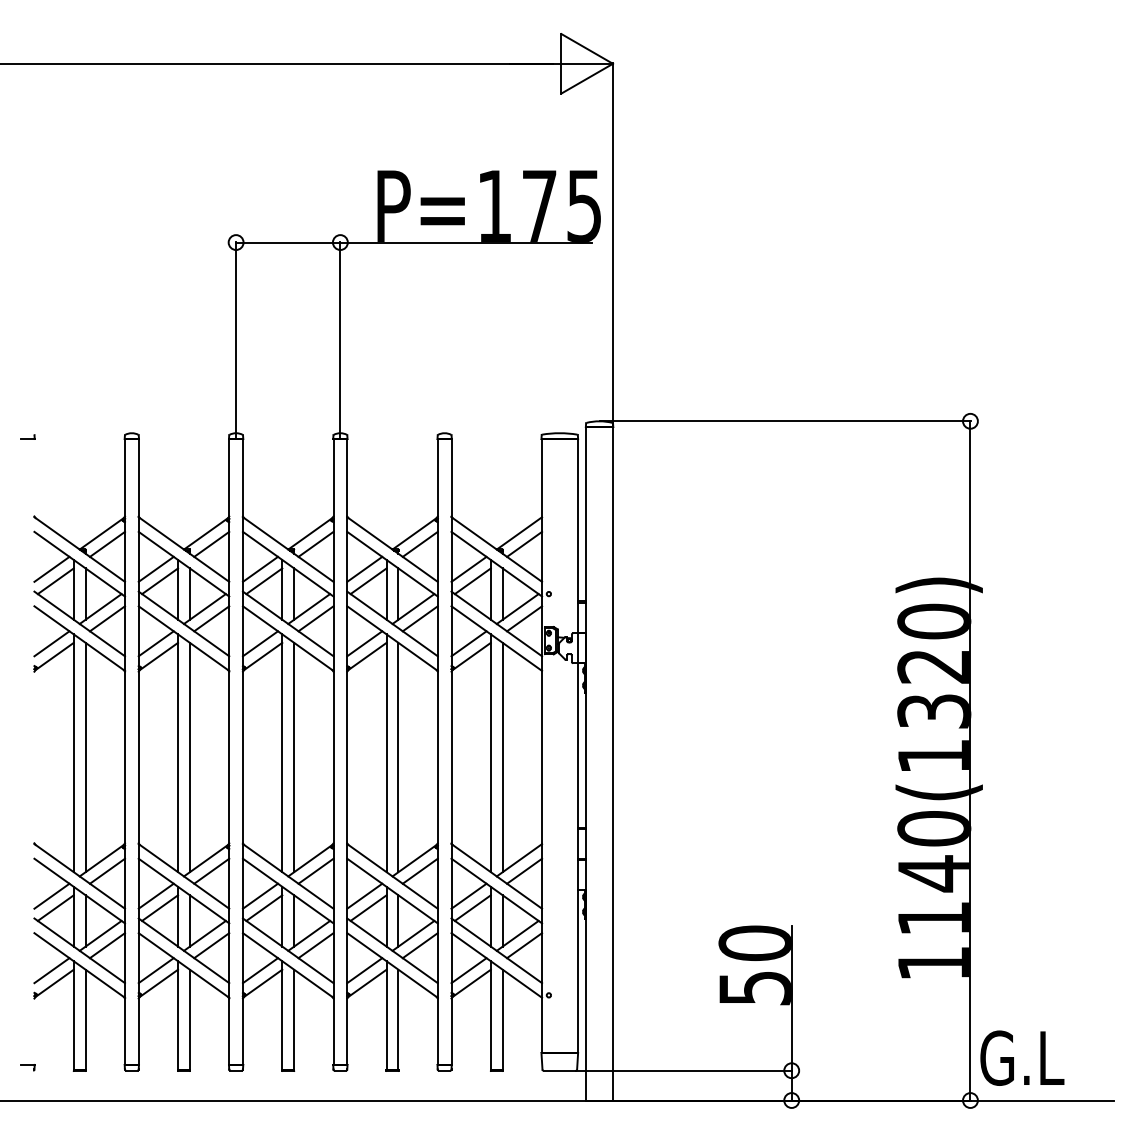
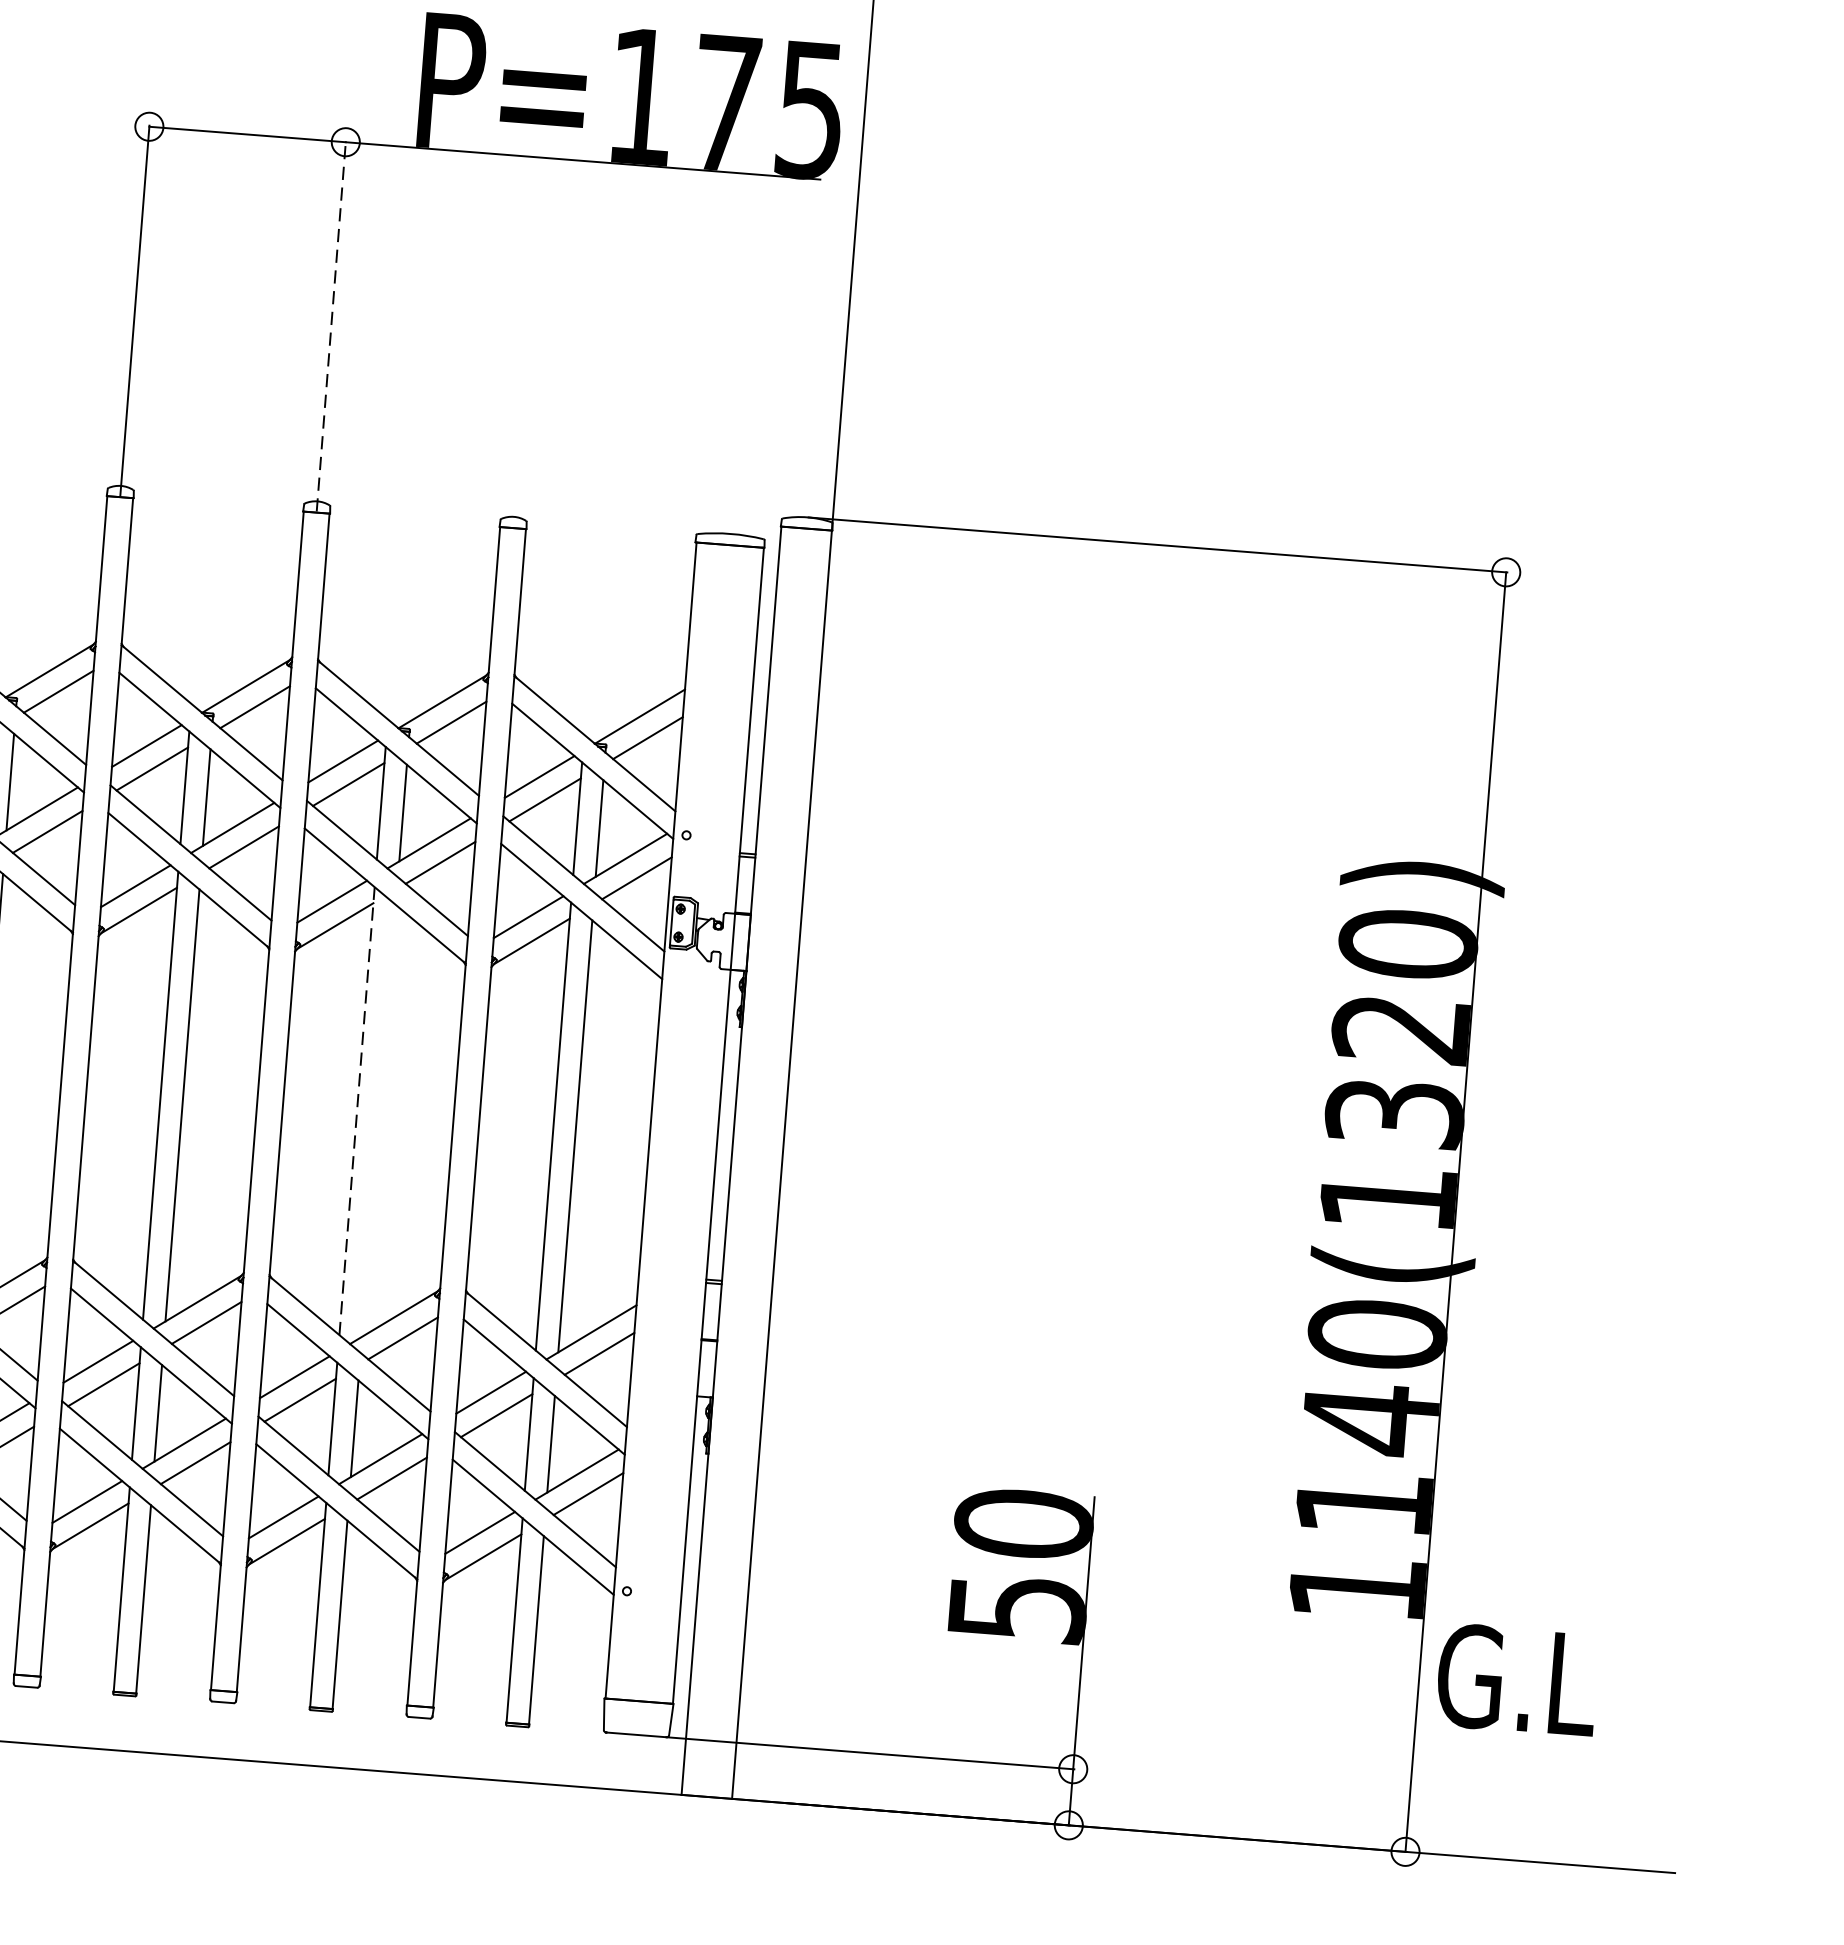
line: (340, 339) -> (331, 324), solid -> dashed
line: (386, 753) -> (356, 1111), solid -> dashed
line: (398, 757) -> (378, 1120), removed
text: (1022, 1057) -> (1517, 1678), moved

